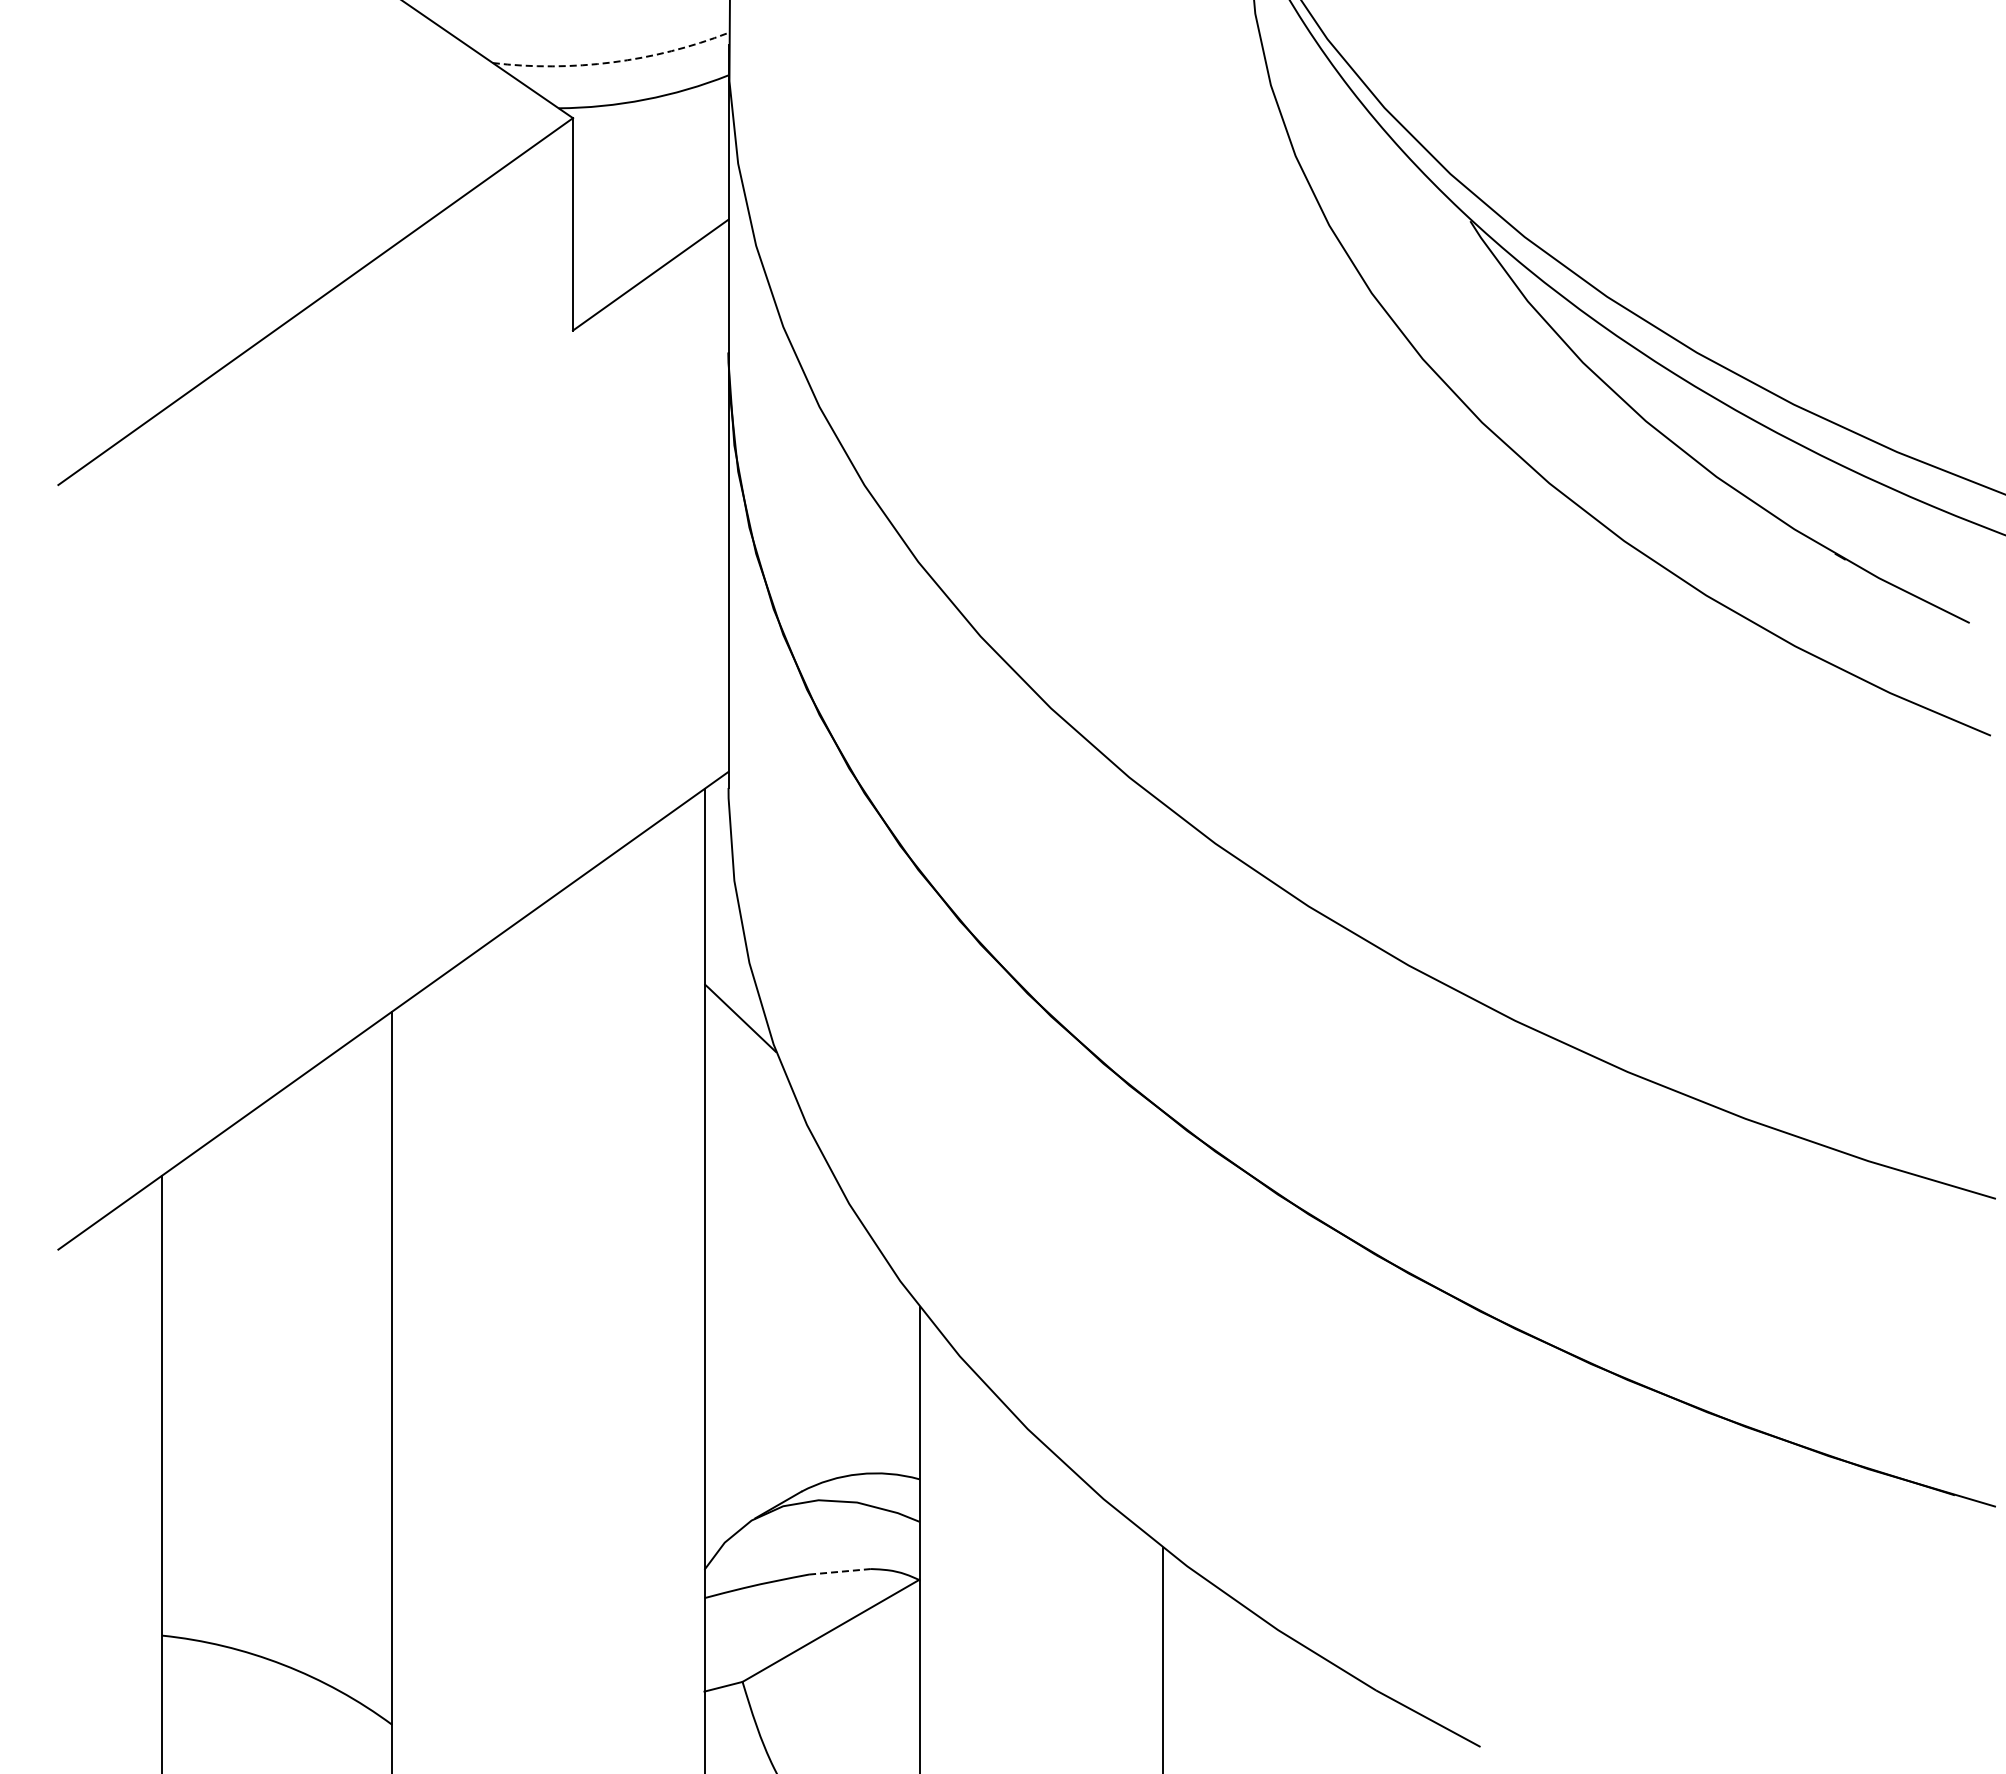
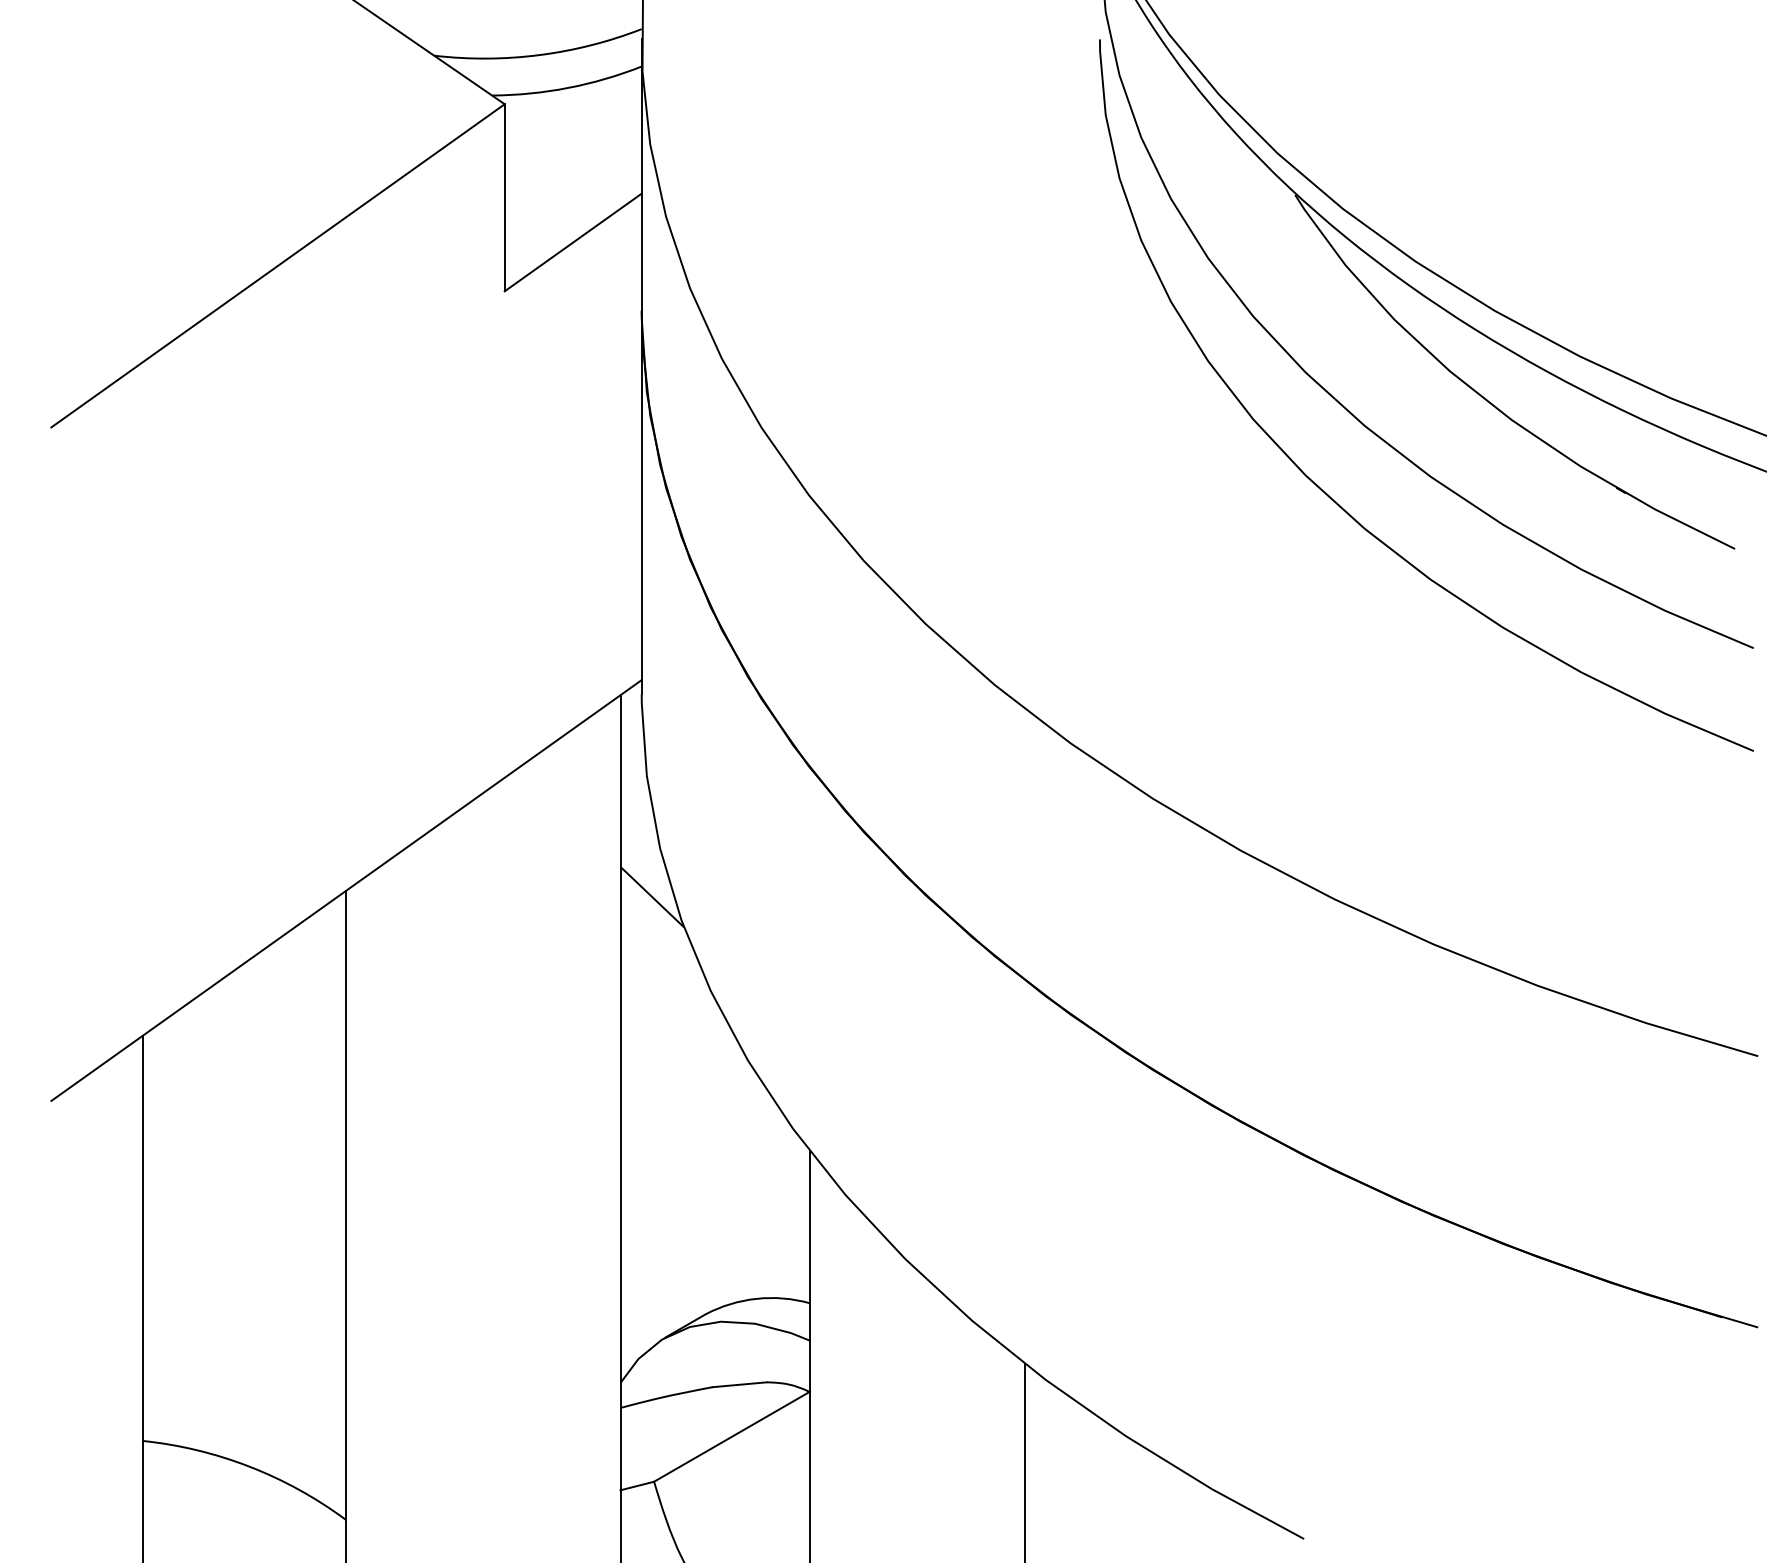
arc: (612, 62) -> (539, 55), dashed -> solid
curve: (1508, 561) -> (1328, 494), added
line: (840, 1571) -> (740, 1384), dashed -> solid

